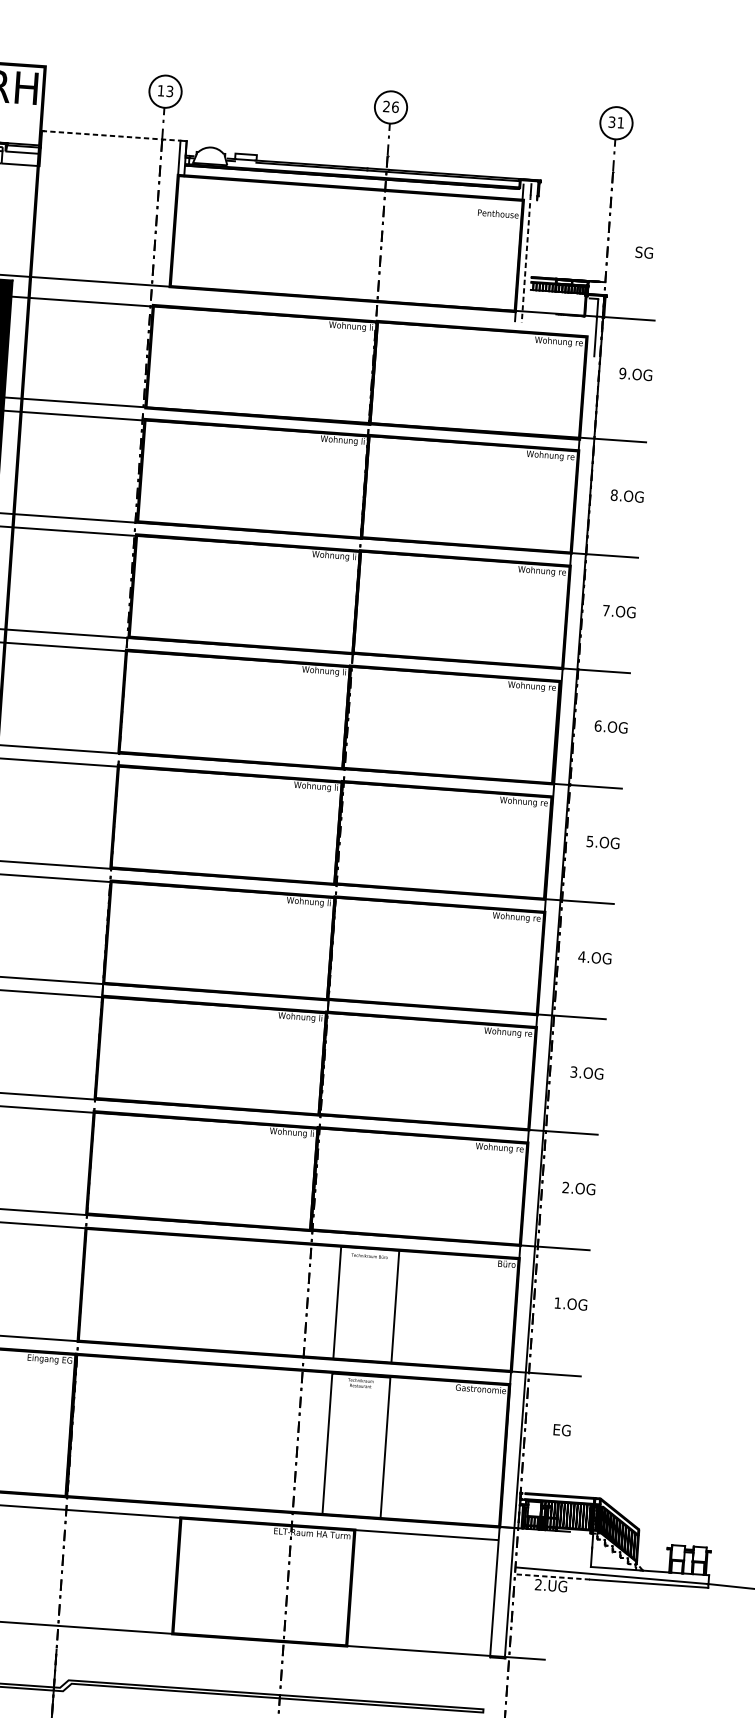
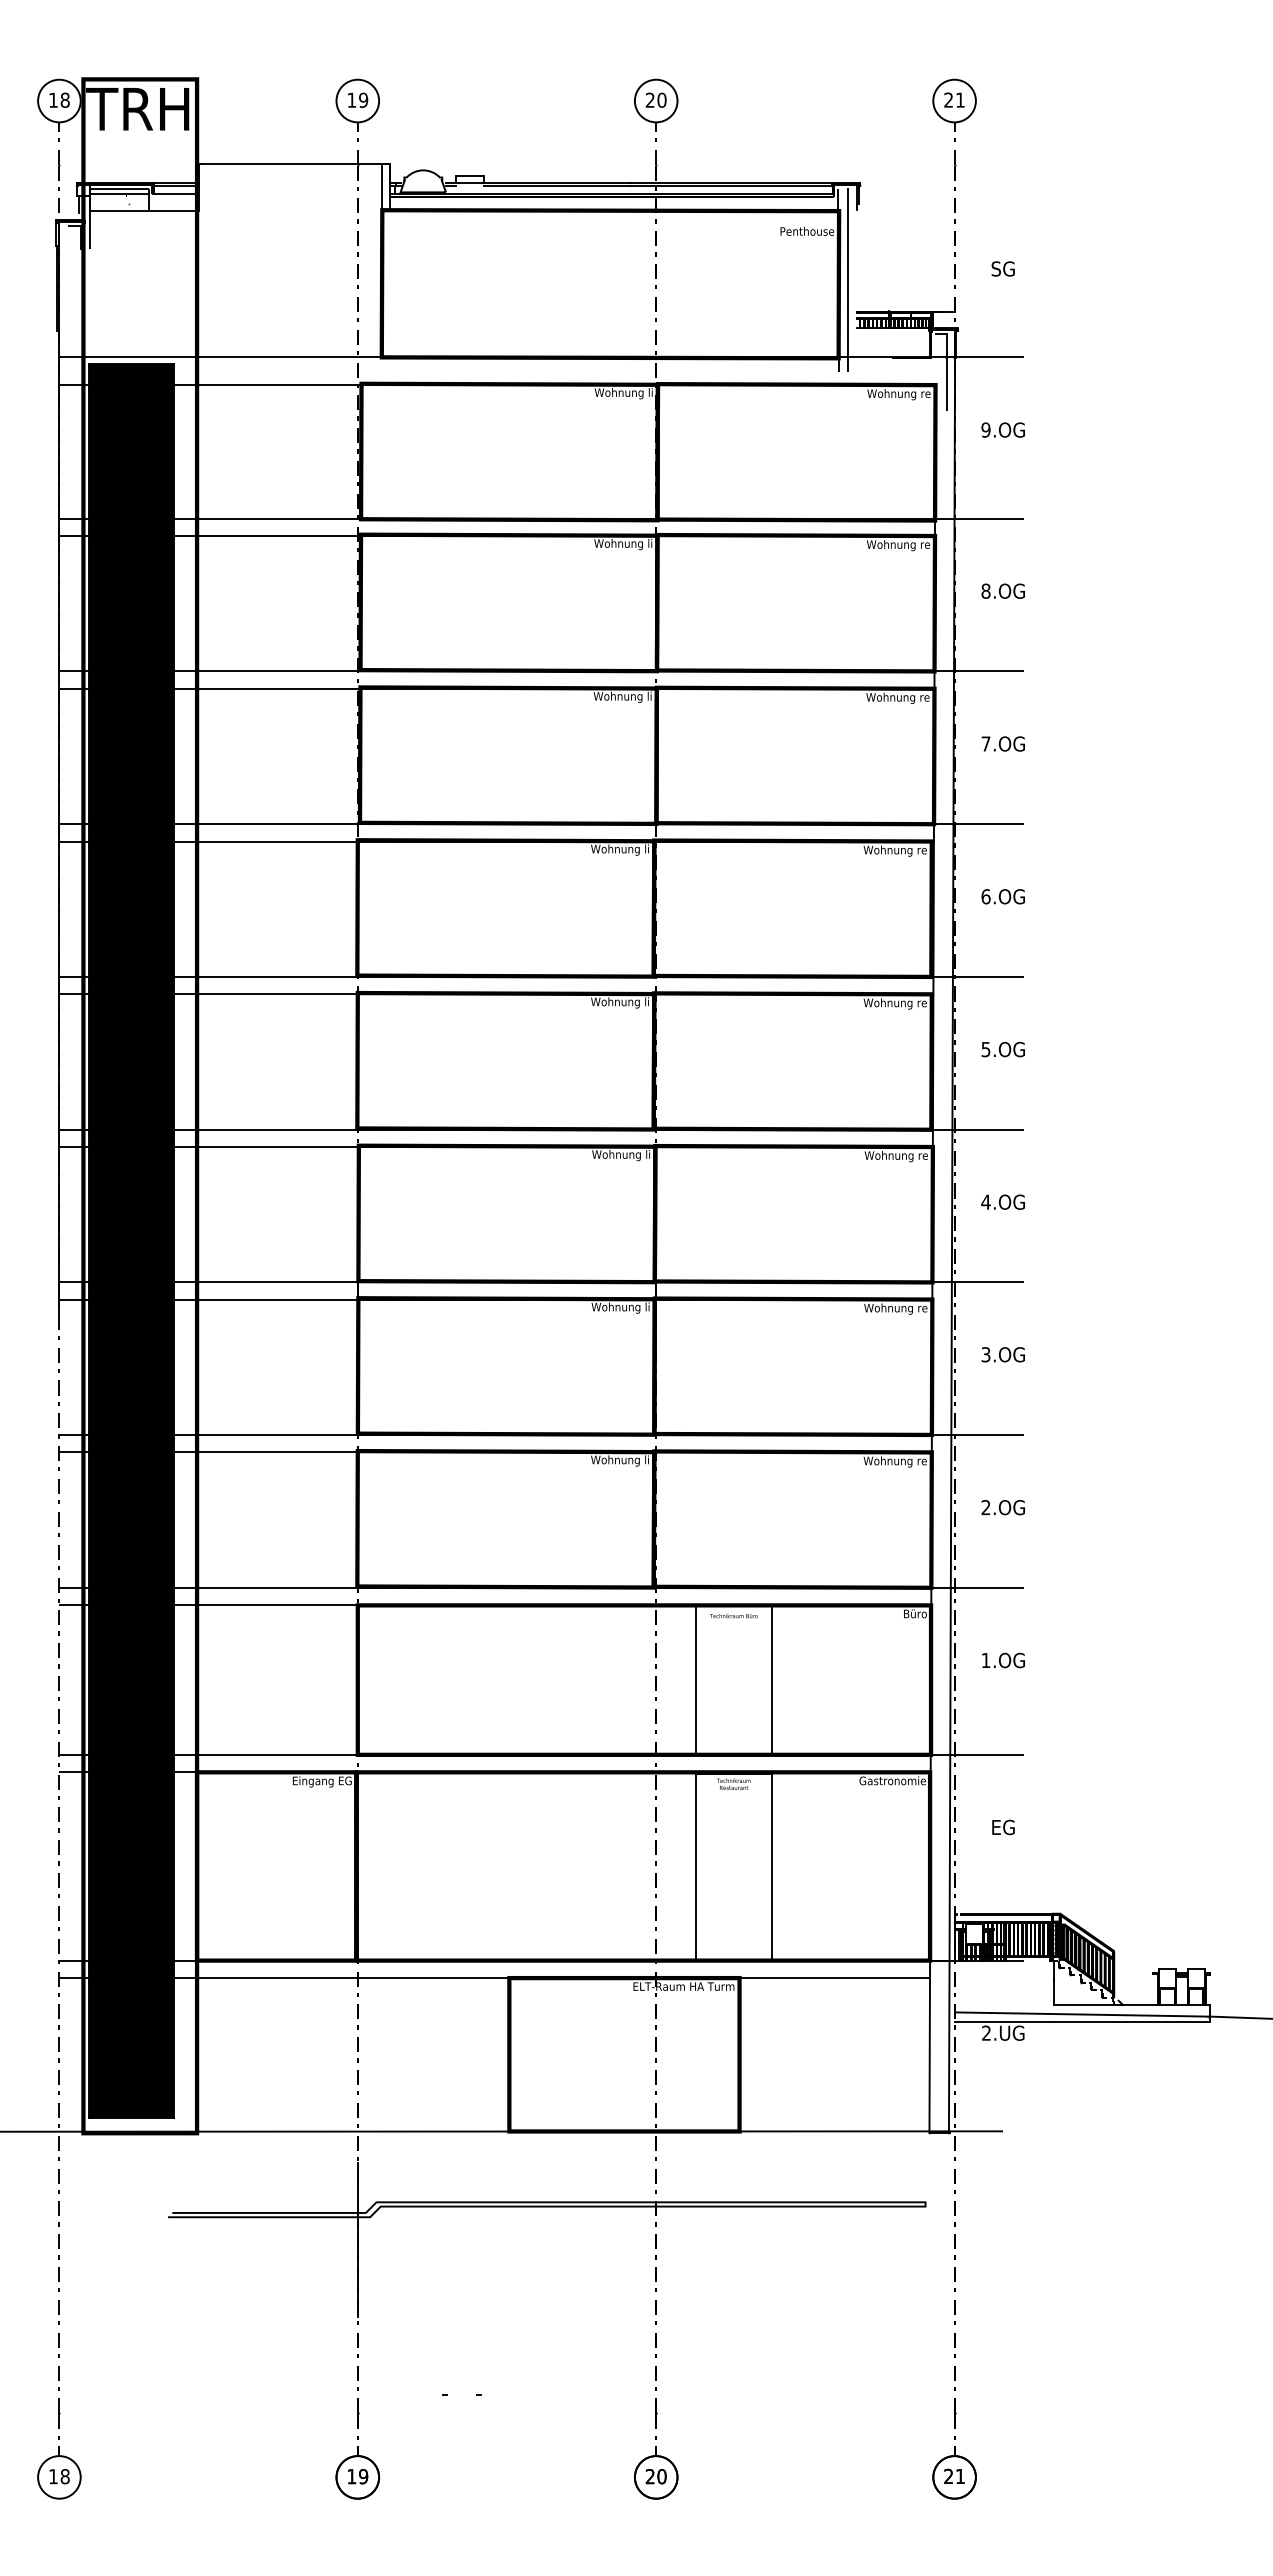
text: (169, 90) -> (363, 99), 13 -> 19
text: (395, 106) -> (661, 99), 26 -> 20
text: (611, 122) -> (948, 100), 31 -> 21
line: (114, 136) -> (294, 164), dashed -> solid
line: (526, 258) -> (848, 287), dashed -> solid
line: (552, 1576) -> (1004, 2021), dashed -> solid

